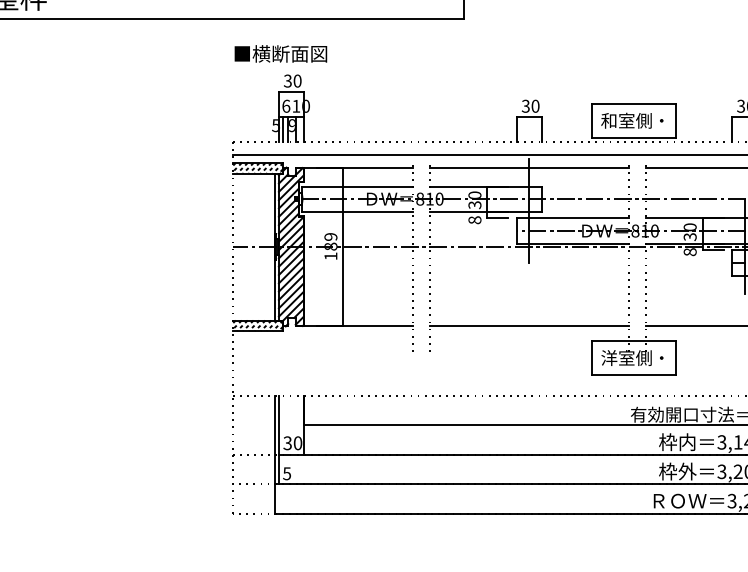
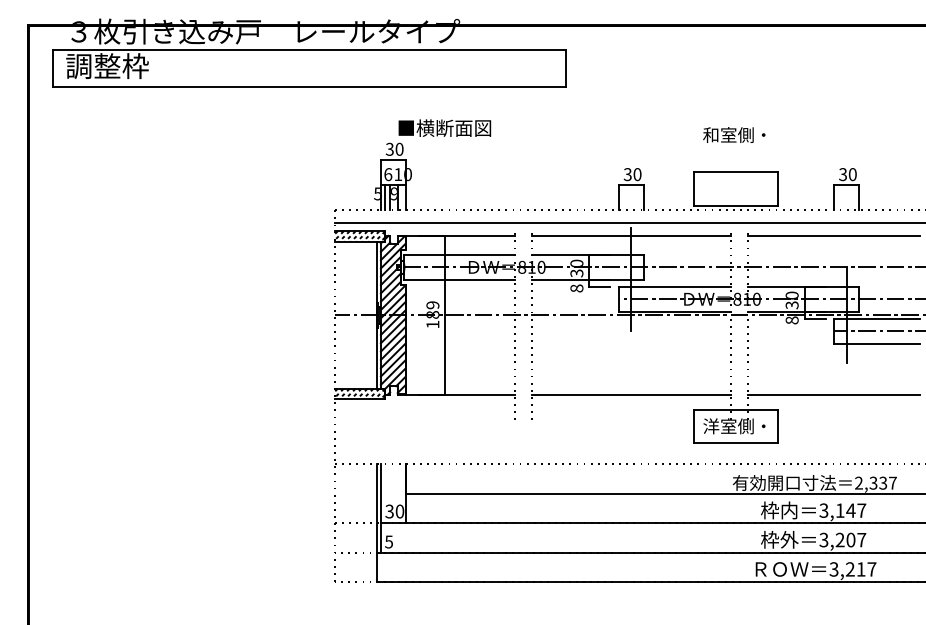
text: (280, 53) -> (444, 127), moved
text: (632, 120) -> (734, 134), moved

